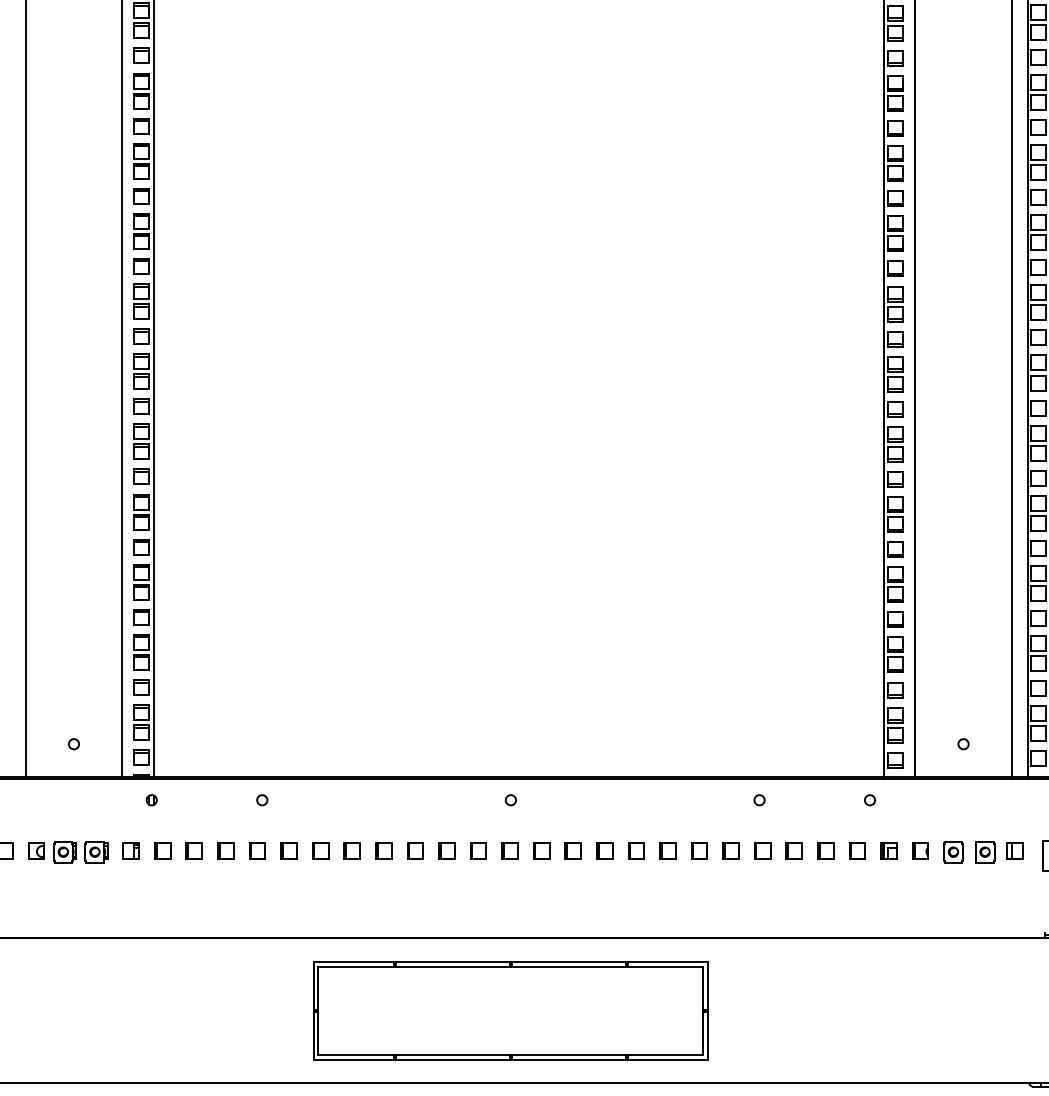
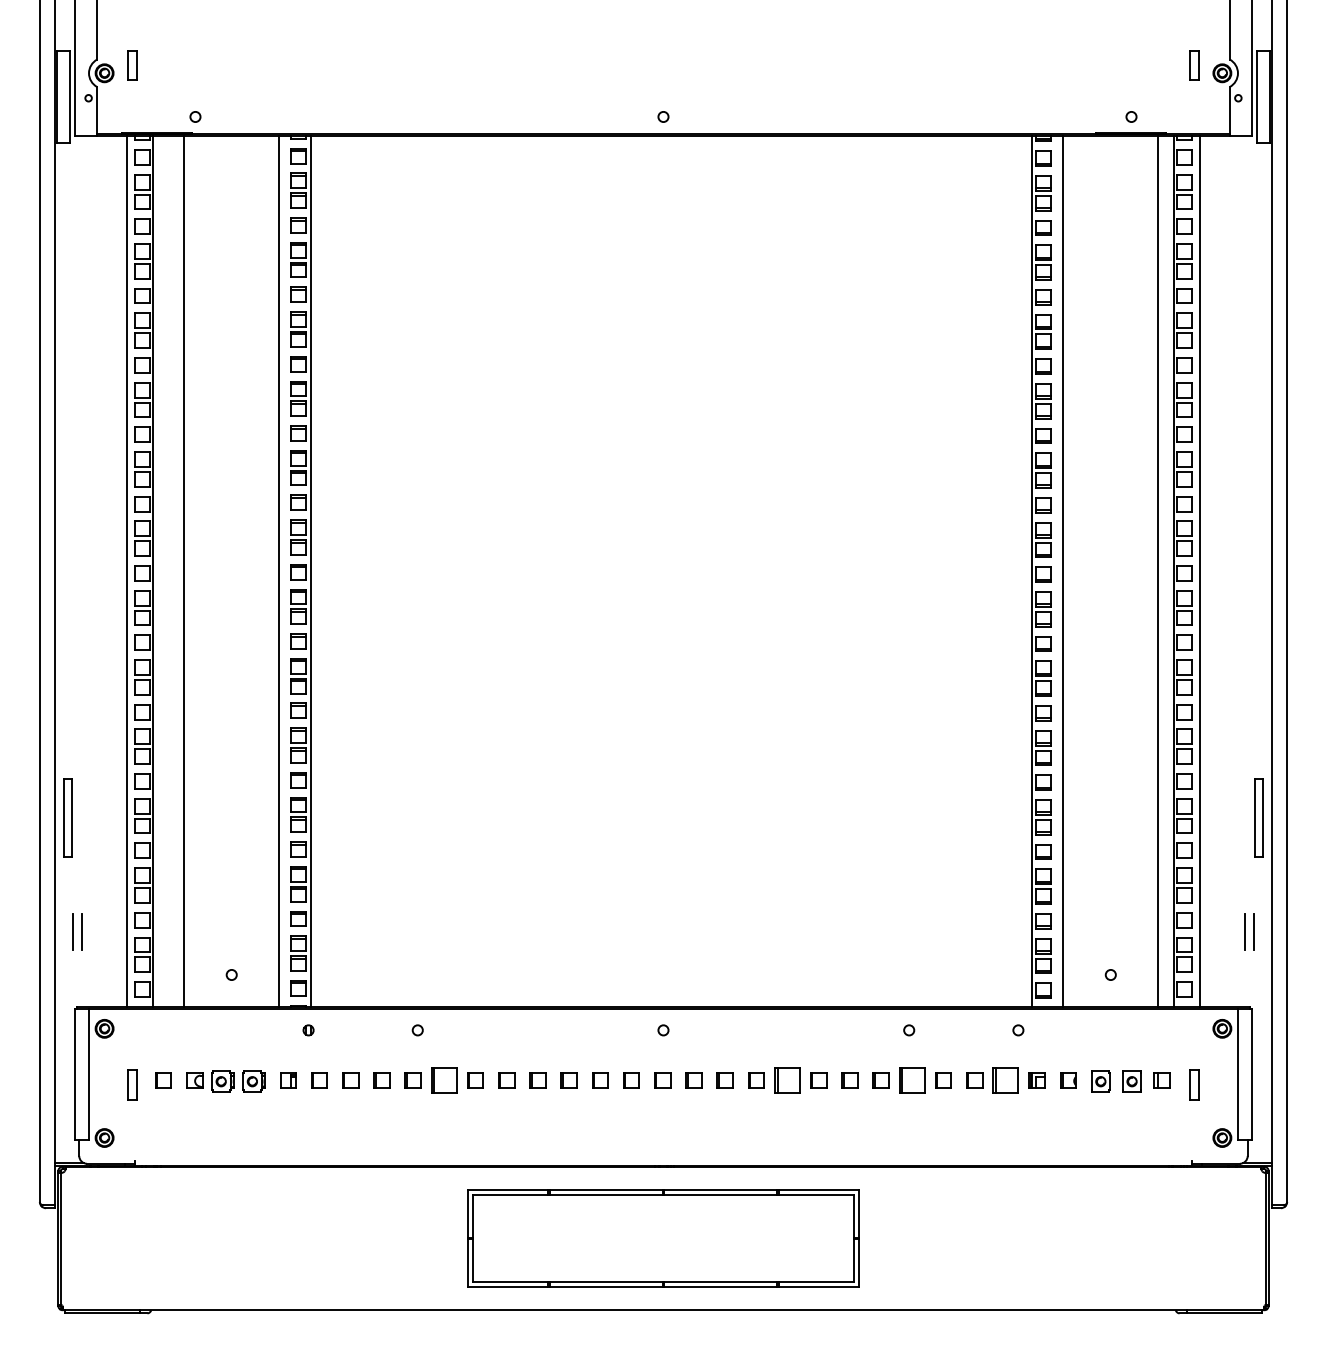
part: (289, 850) -> (444, 1080), size x1.6
part: (636, 850) -> (787, 1080), size x1.6
part: (762, 850) -> (912, 1080), size x1.6
part: (856, 850) -> (1005, 1080), size x1.6

